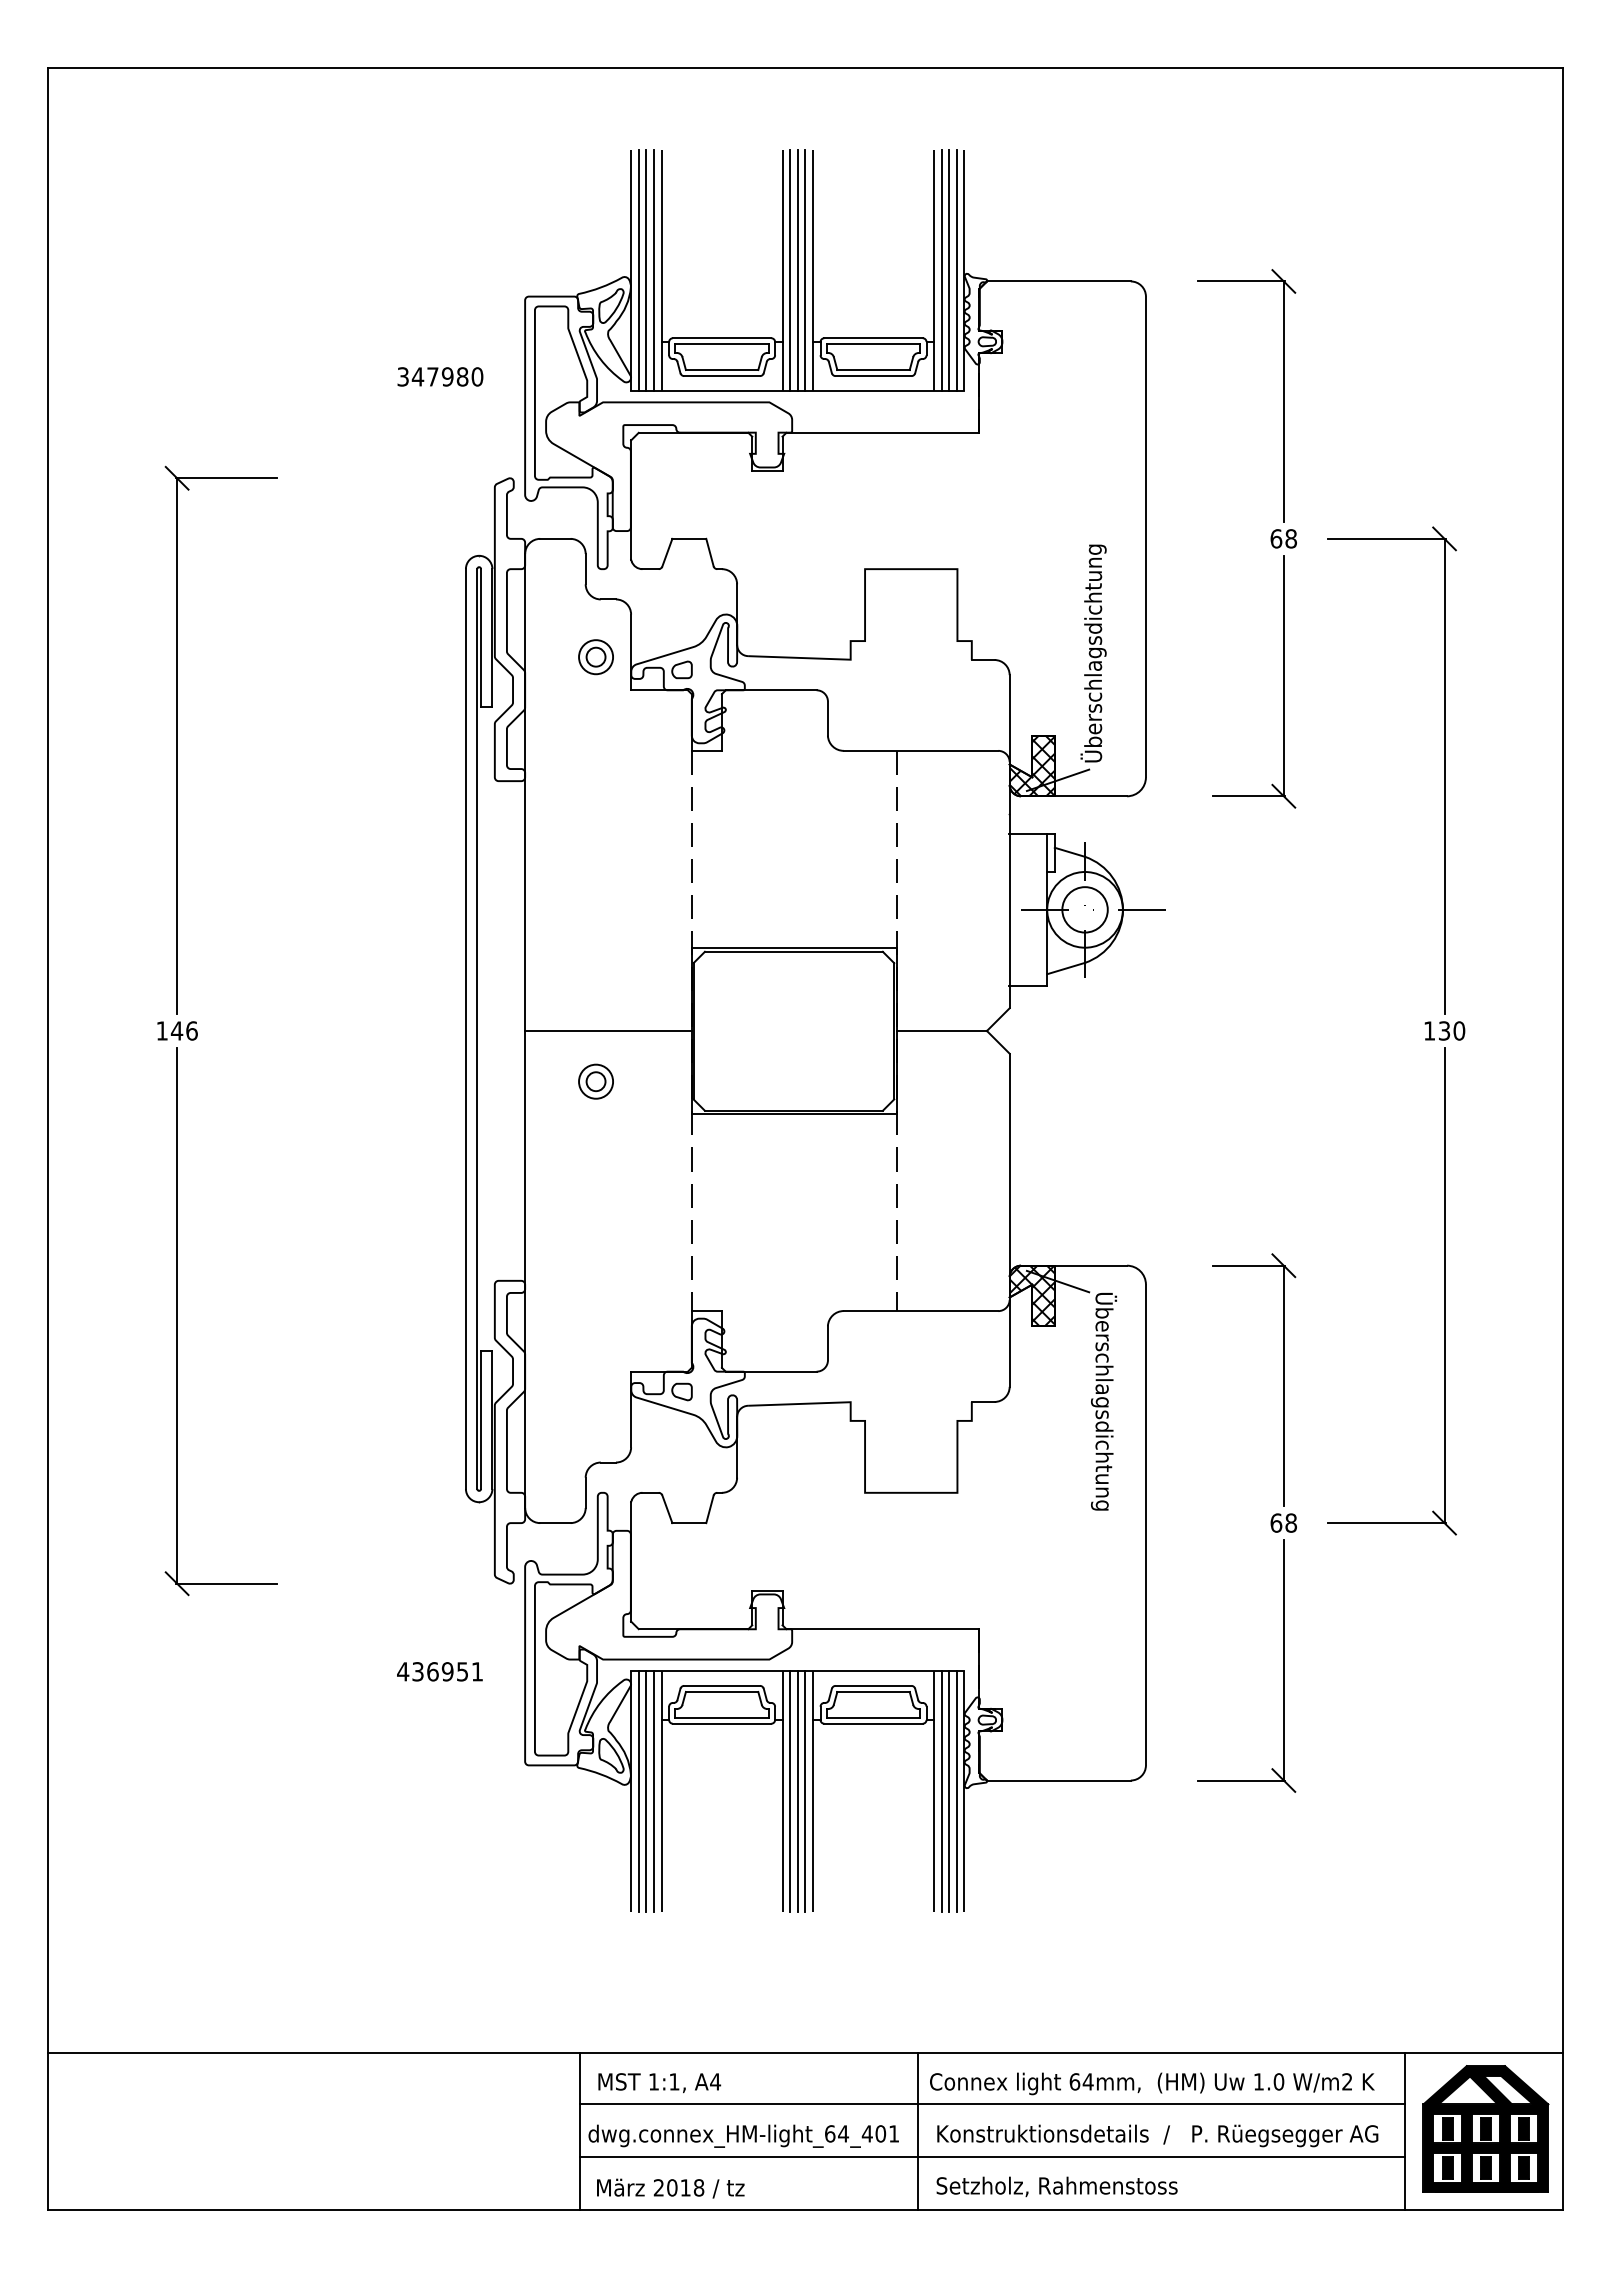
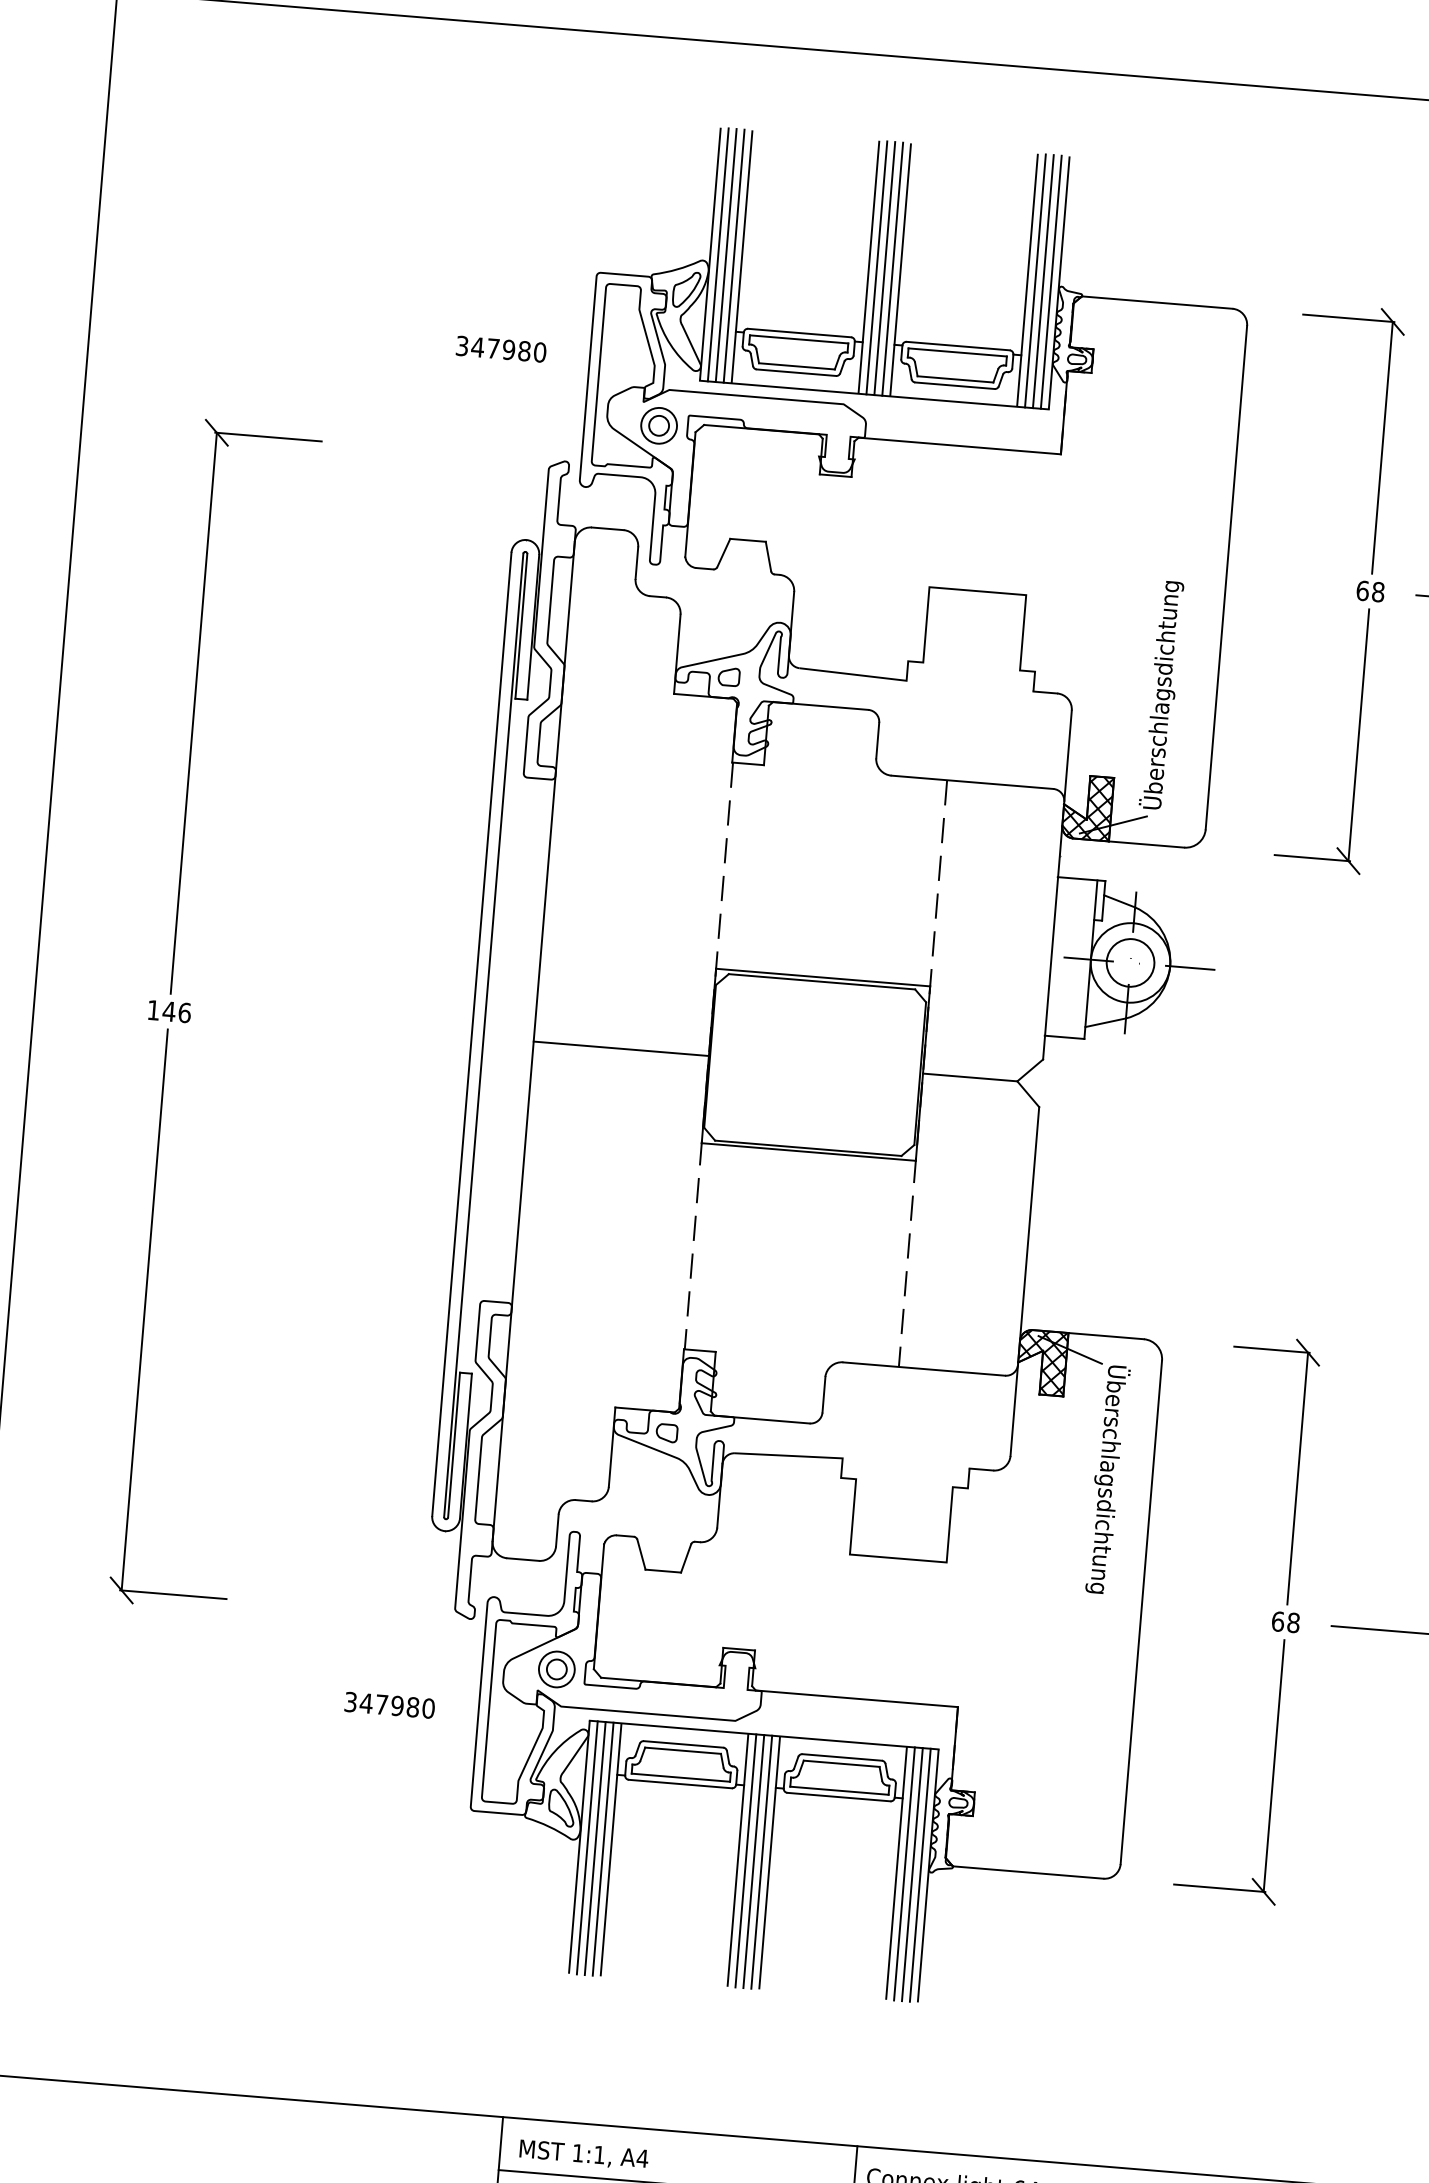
part: (595, 657) -> (658, 426), moved
part: (595, 1081) -> (556, 1669), moved
text: (440, 1671) -> (389, 1705), 436951 -> 347980

